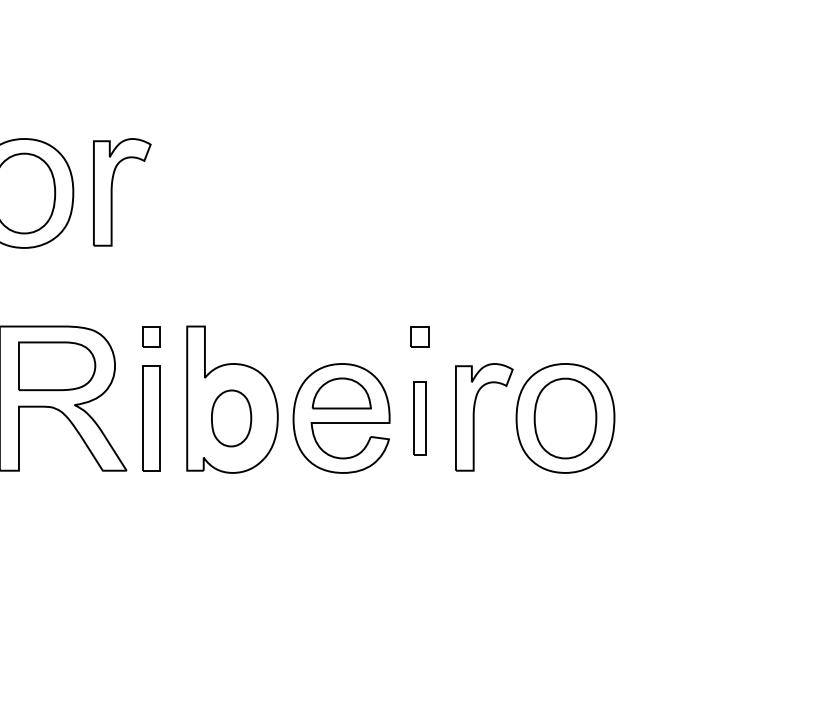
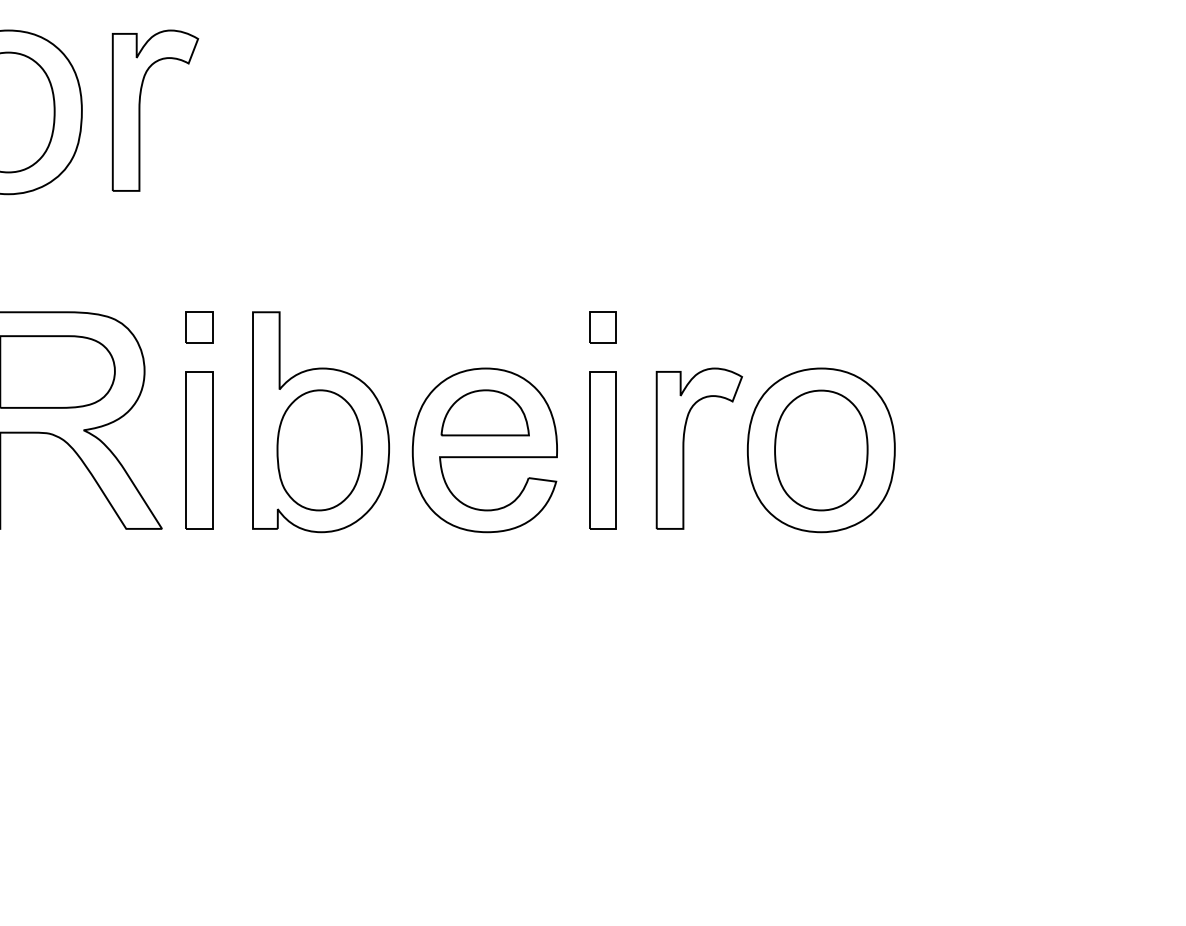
part: (231, 418) -> (319, 450), size x1.43
part: (419, 418) -> (601, 450), size x1.43

